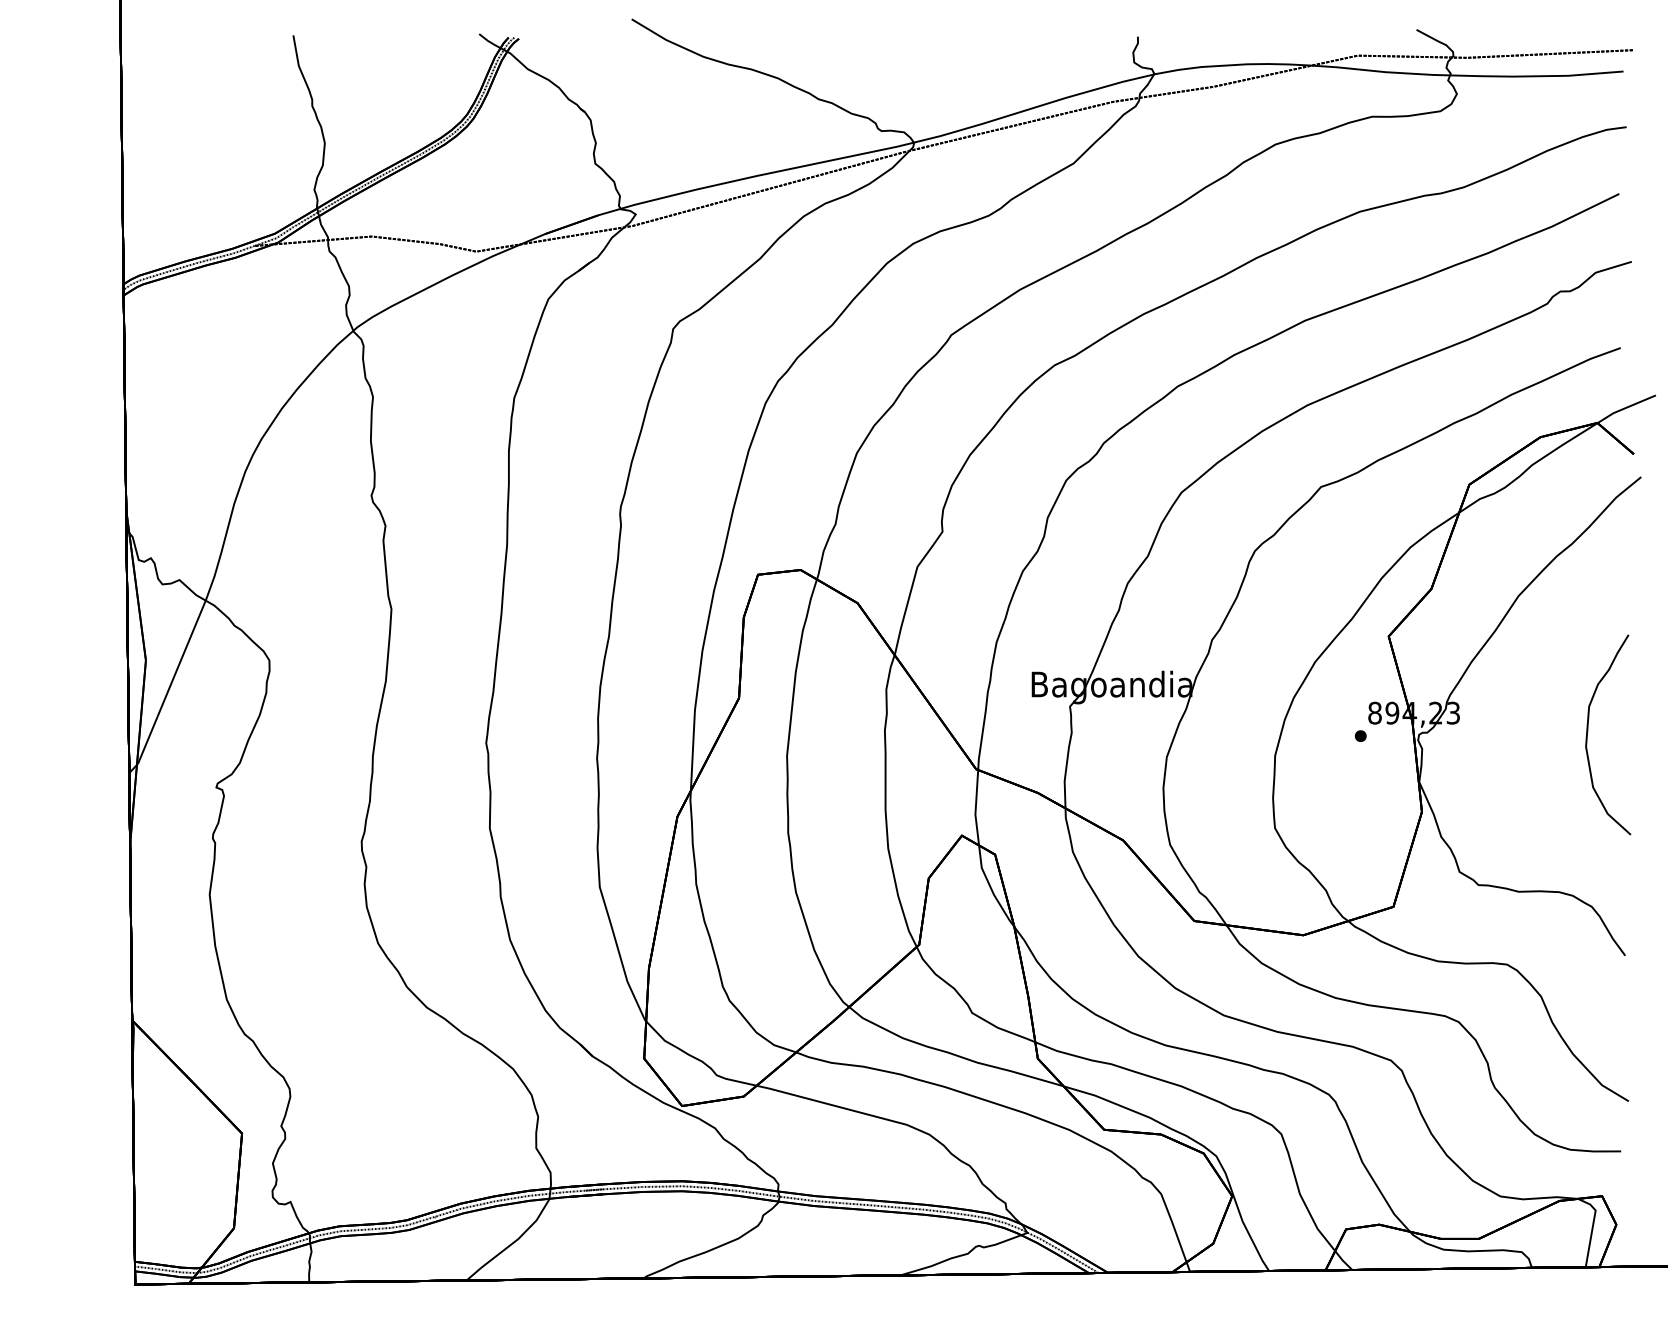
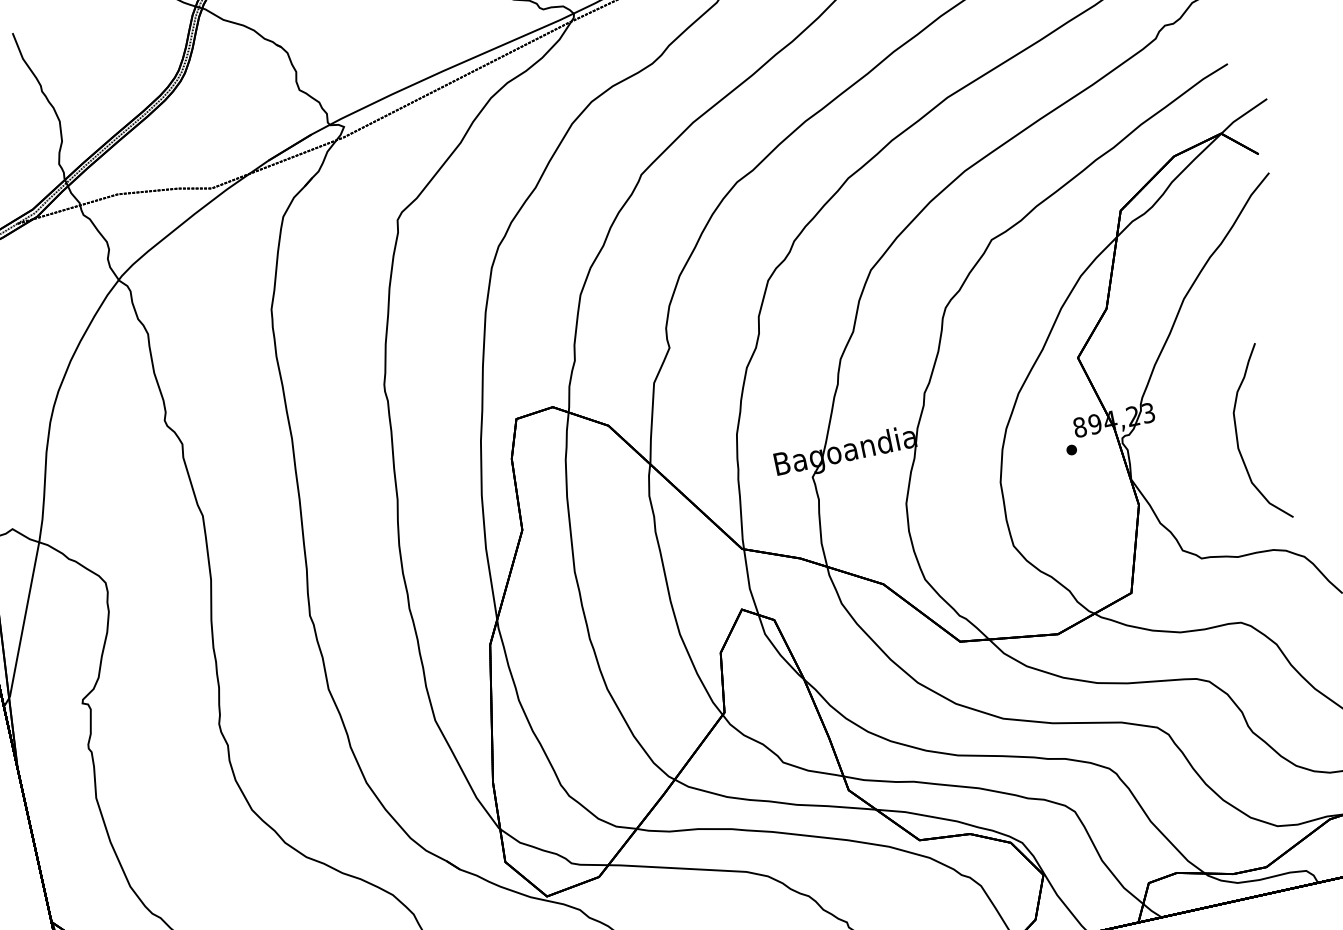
part: (1588, 731) -> (1237, 434), moved

